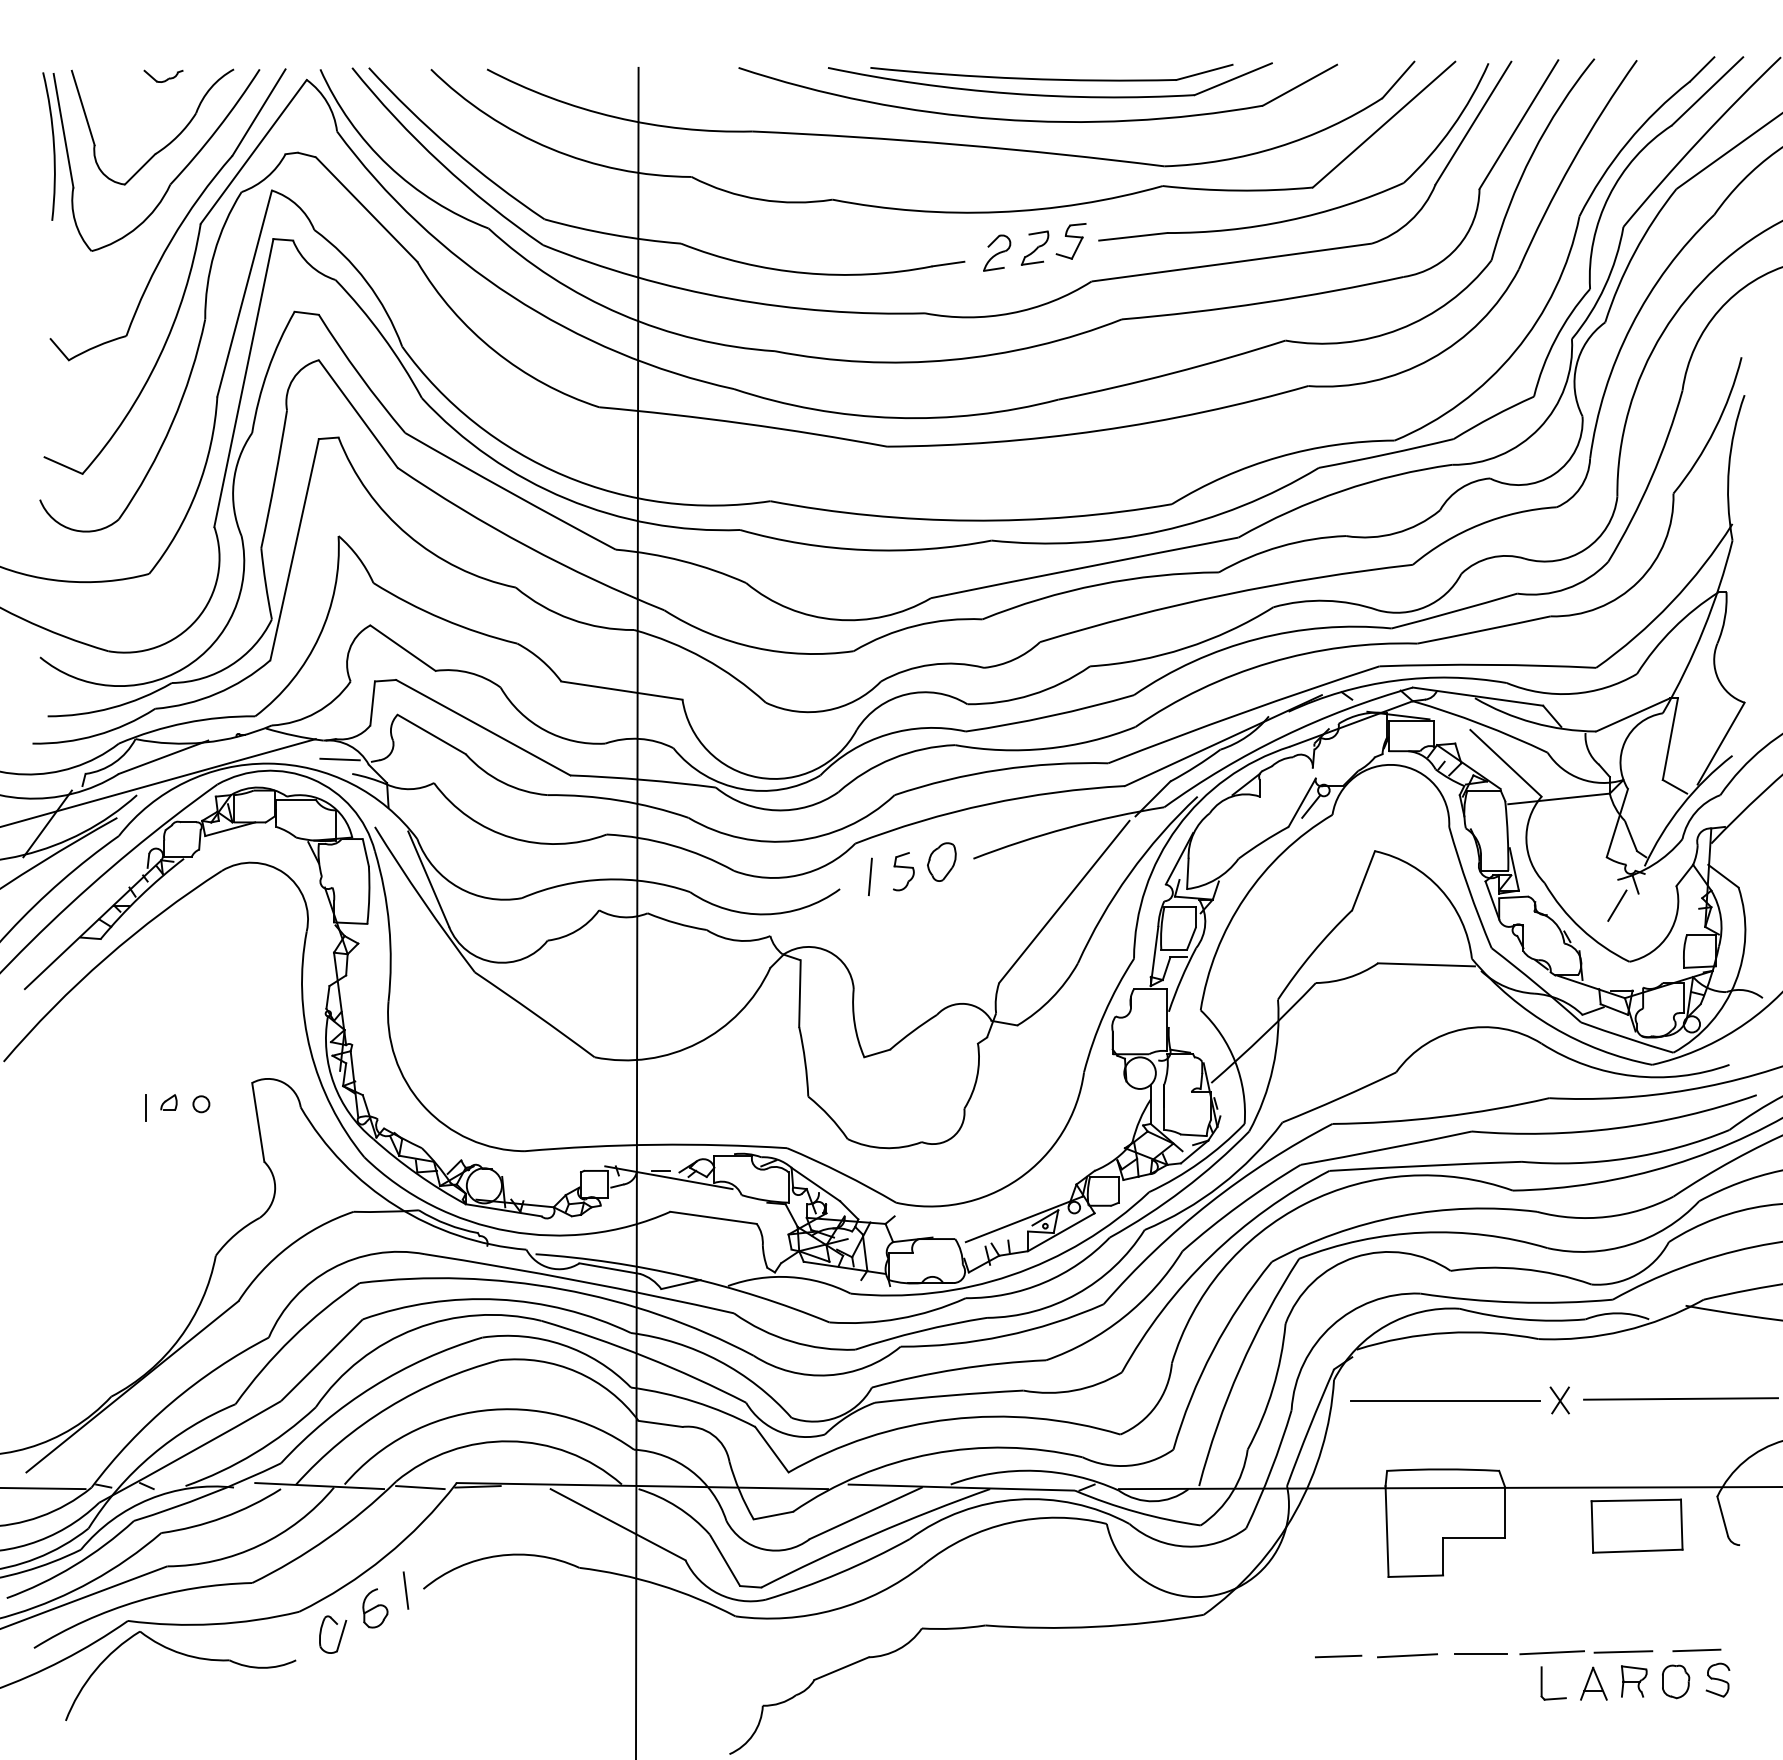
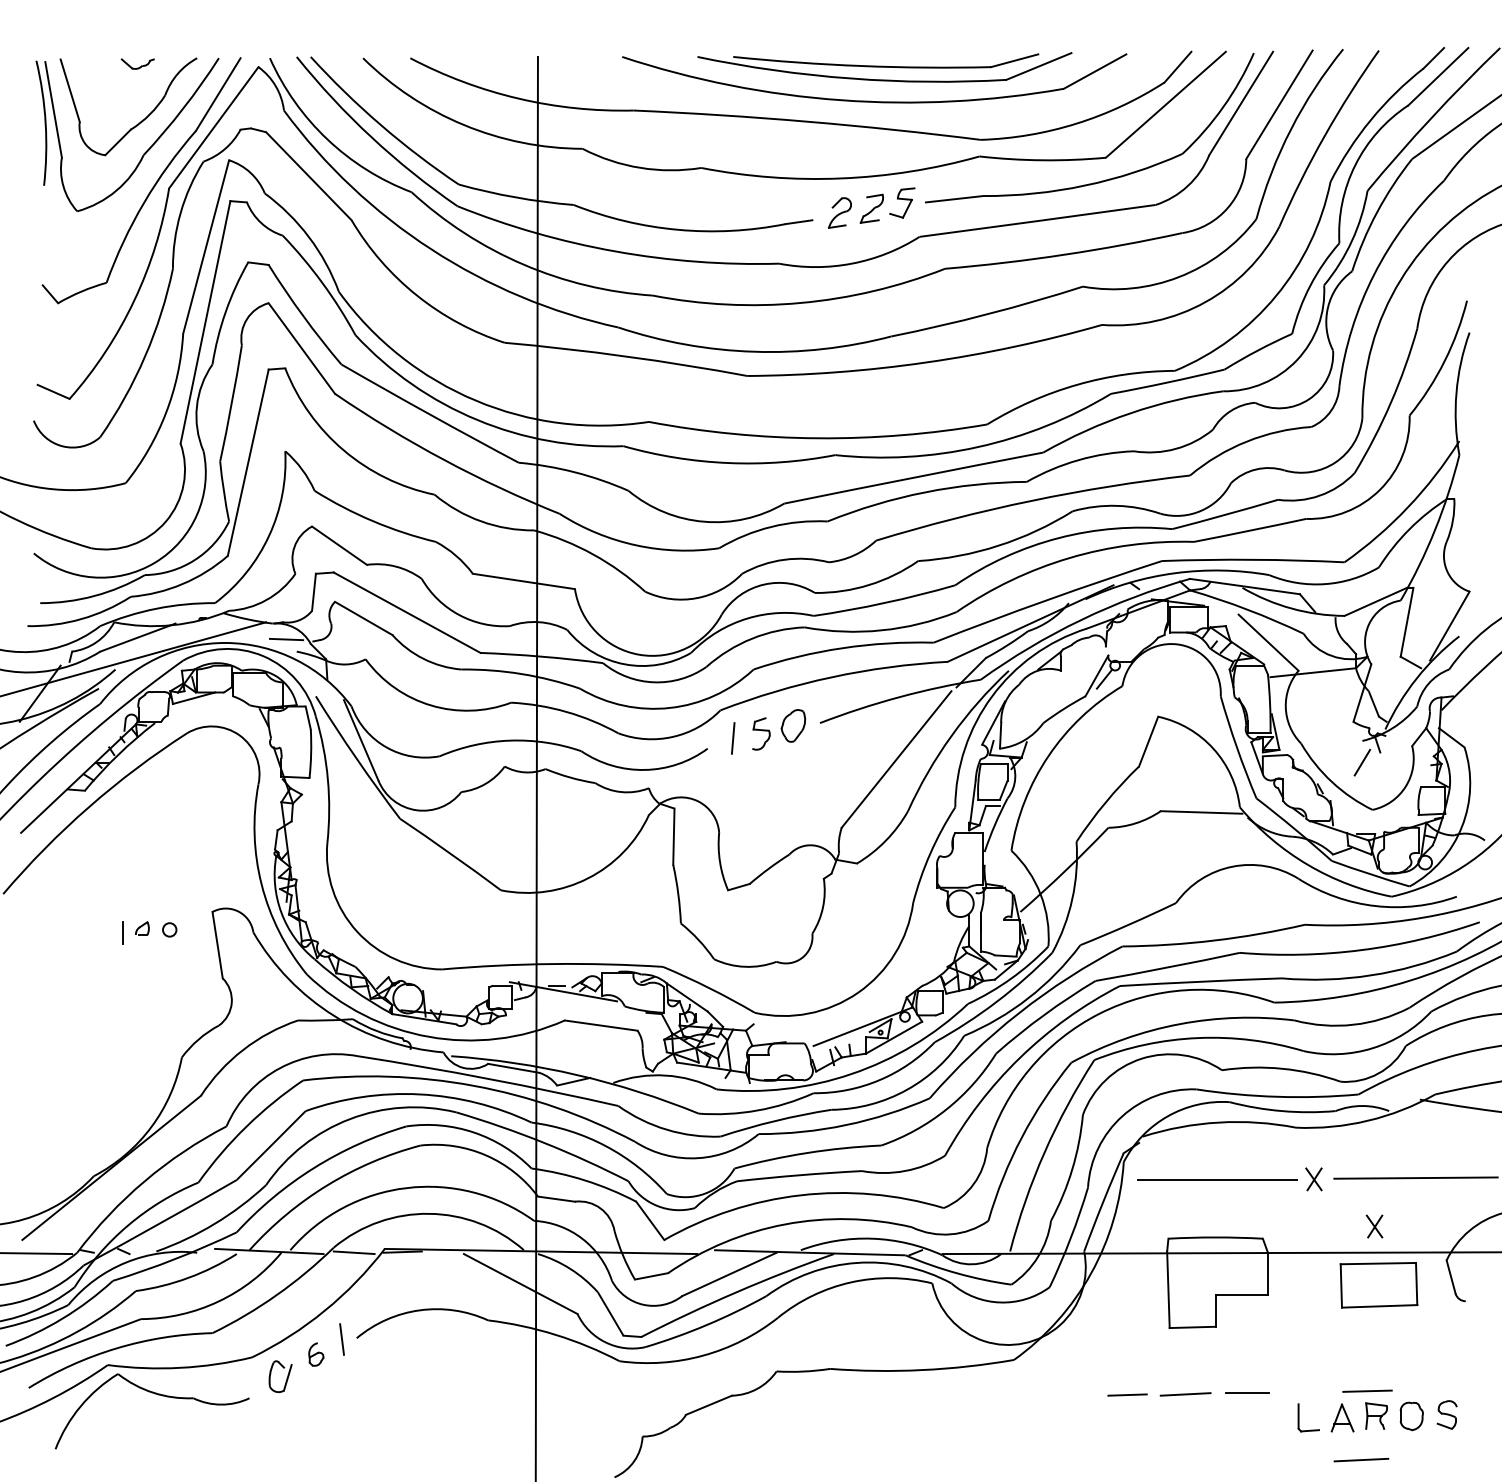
part: (1631, 1456) -> (1374, 1226), added
part: (375, 1608) -> (316, 1354), size x0.7
line: (1696, 1650) -> (1429, 1389), removed
line: (1551, 1652) -> (1360, 1459), moved

